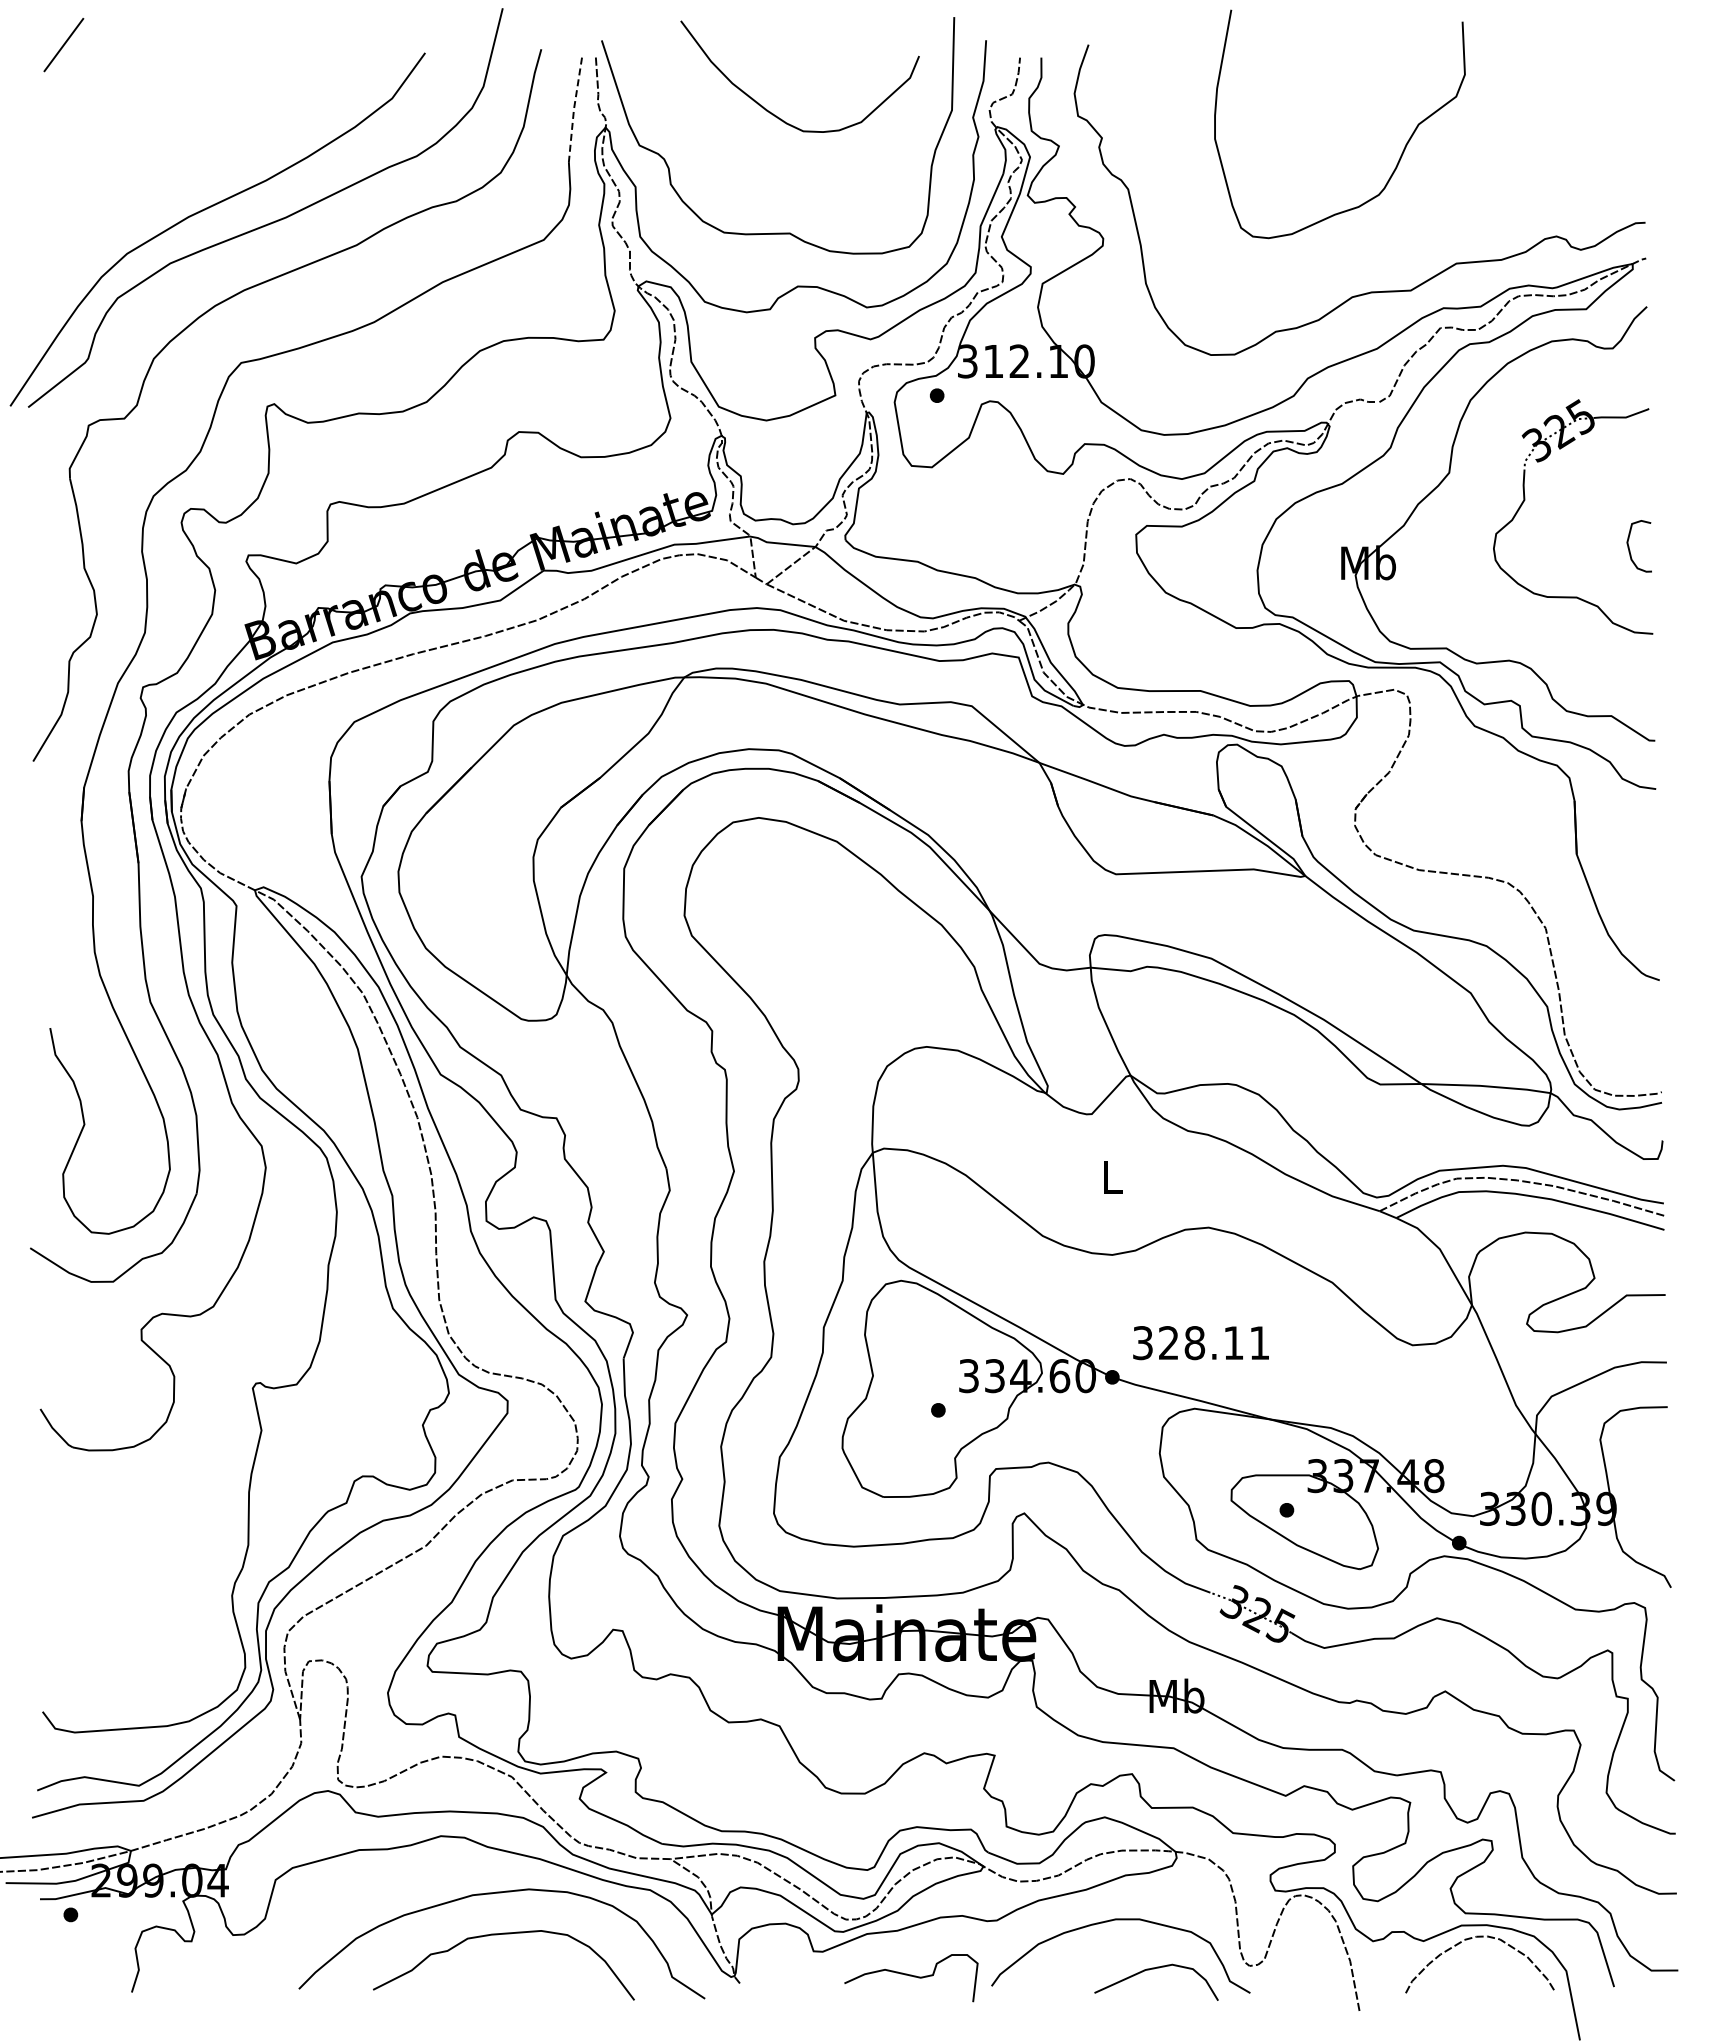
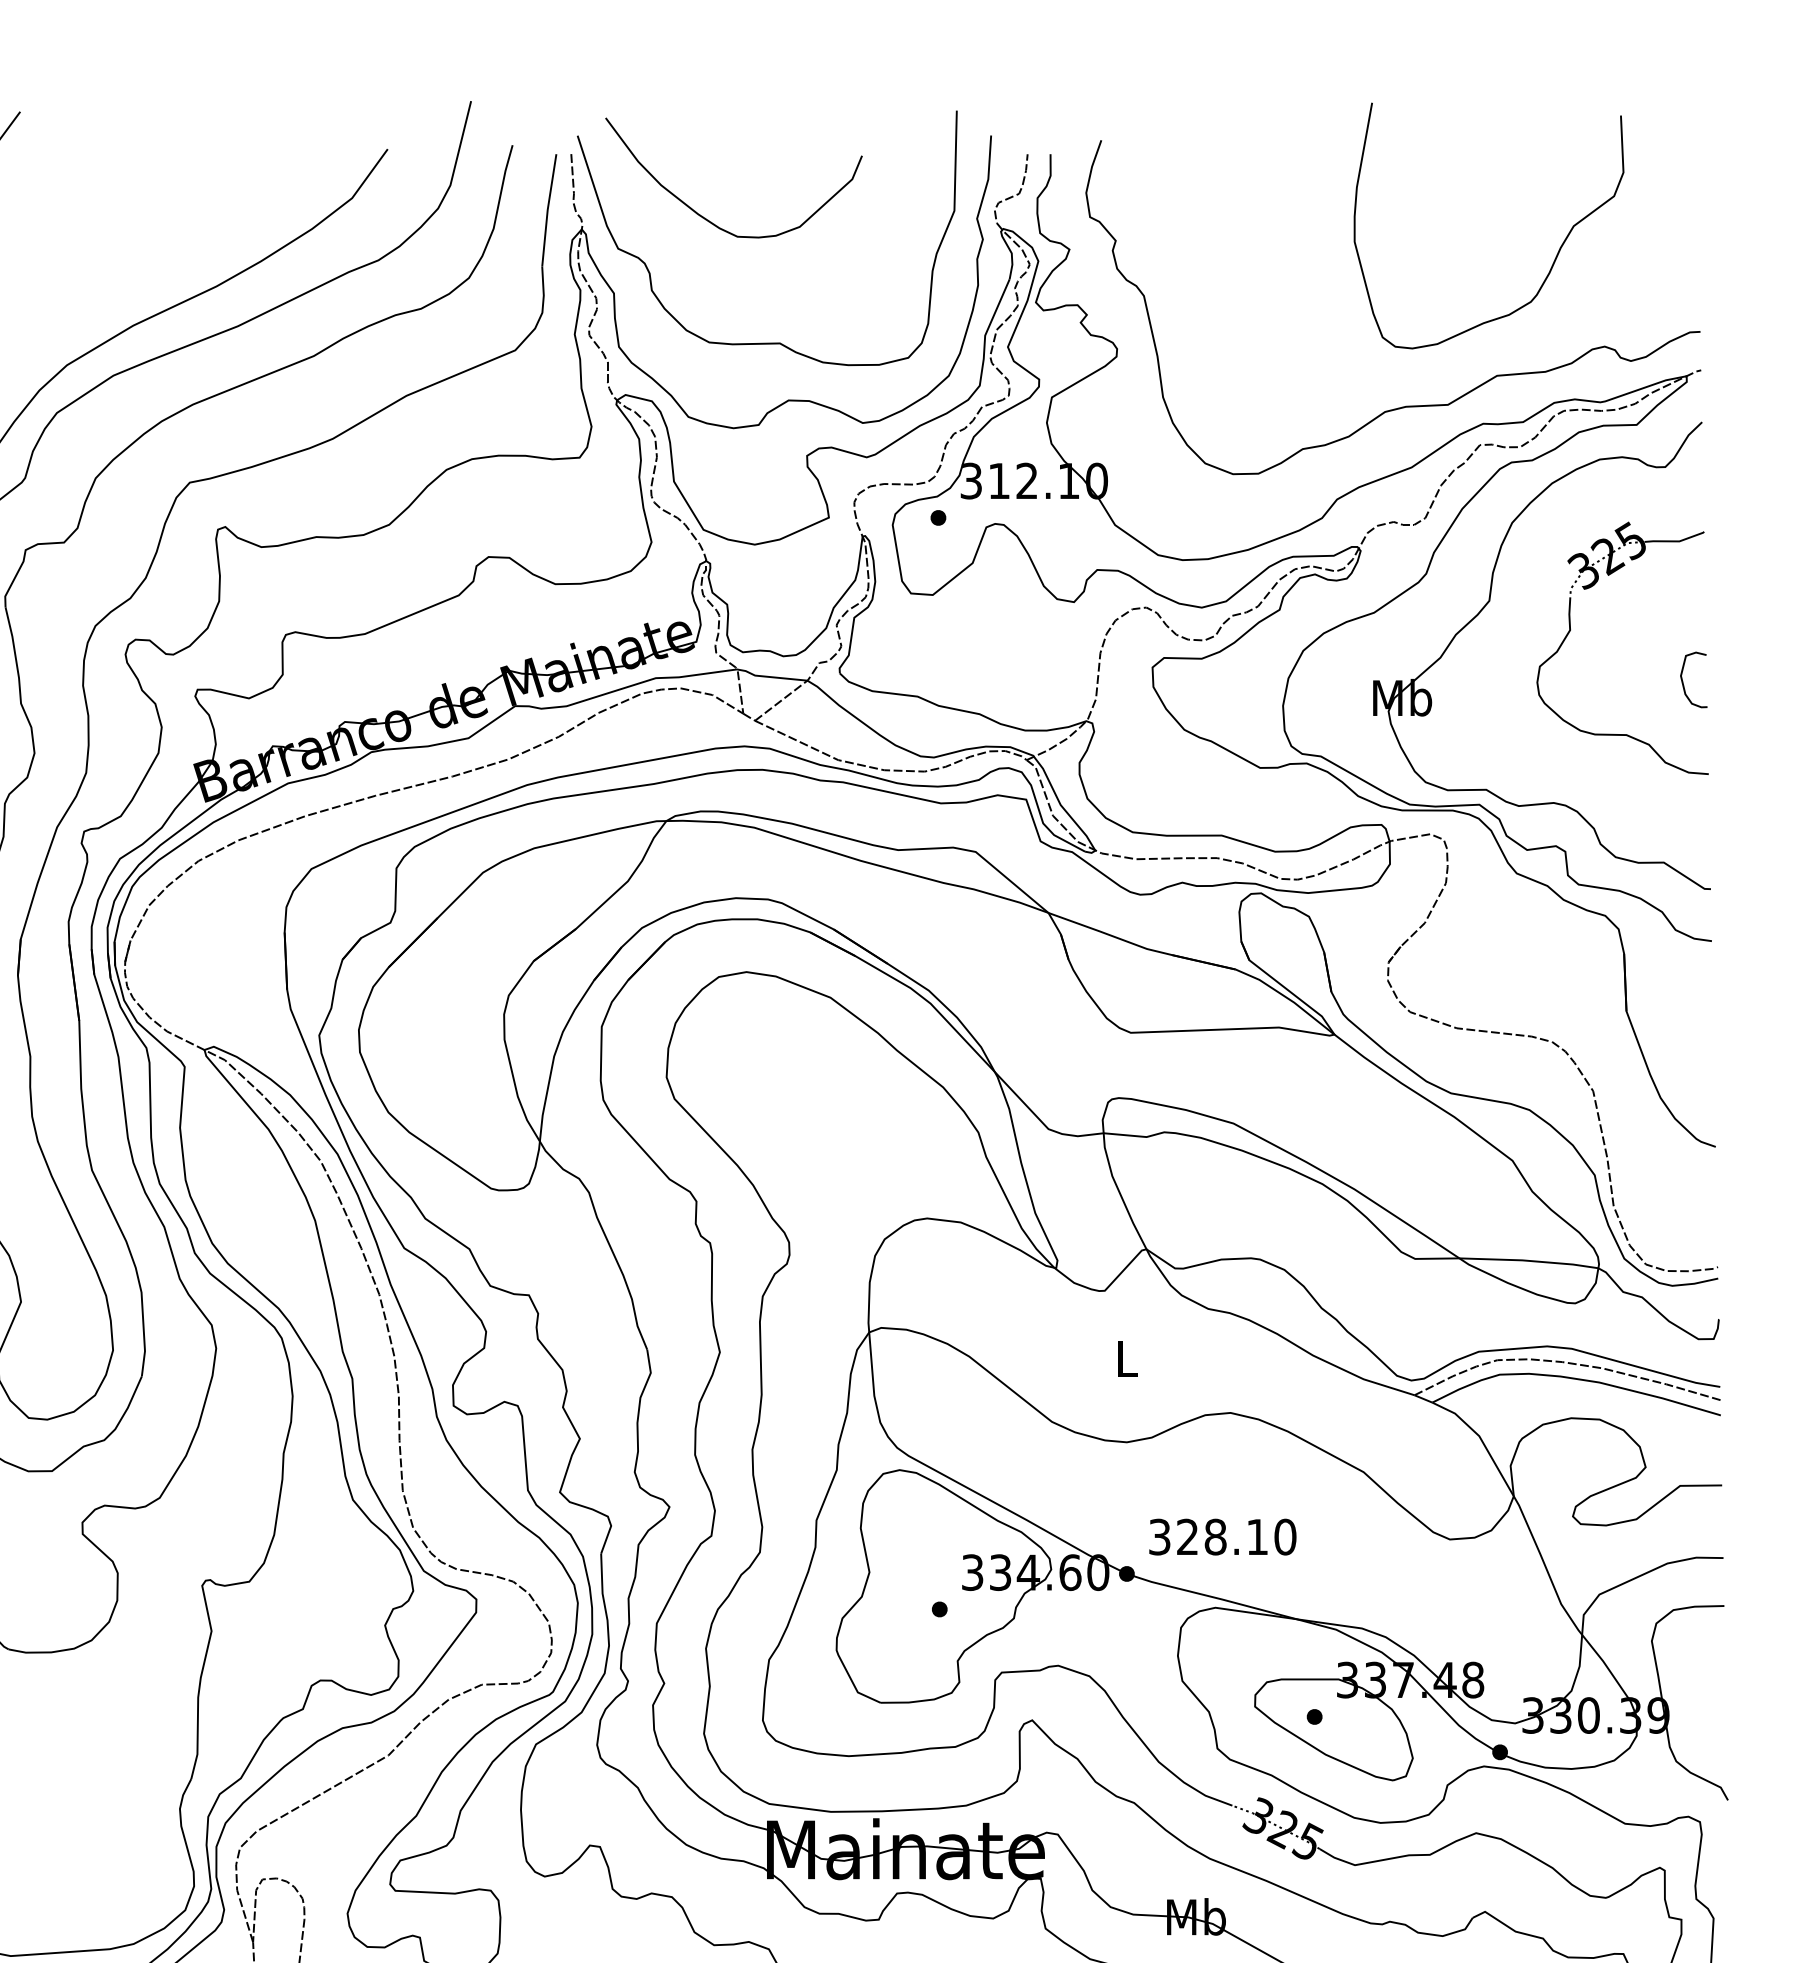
line: (573, 109) -> (547, 210), dashed -> solid
curve: (773, 113) -> (705, 217), moved
curve: (1403, 148) -> (1557, 251), moved
text: (1259, 1343) -> (1285, 1537), 328.11 -> 328.10

